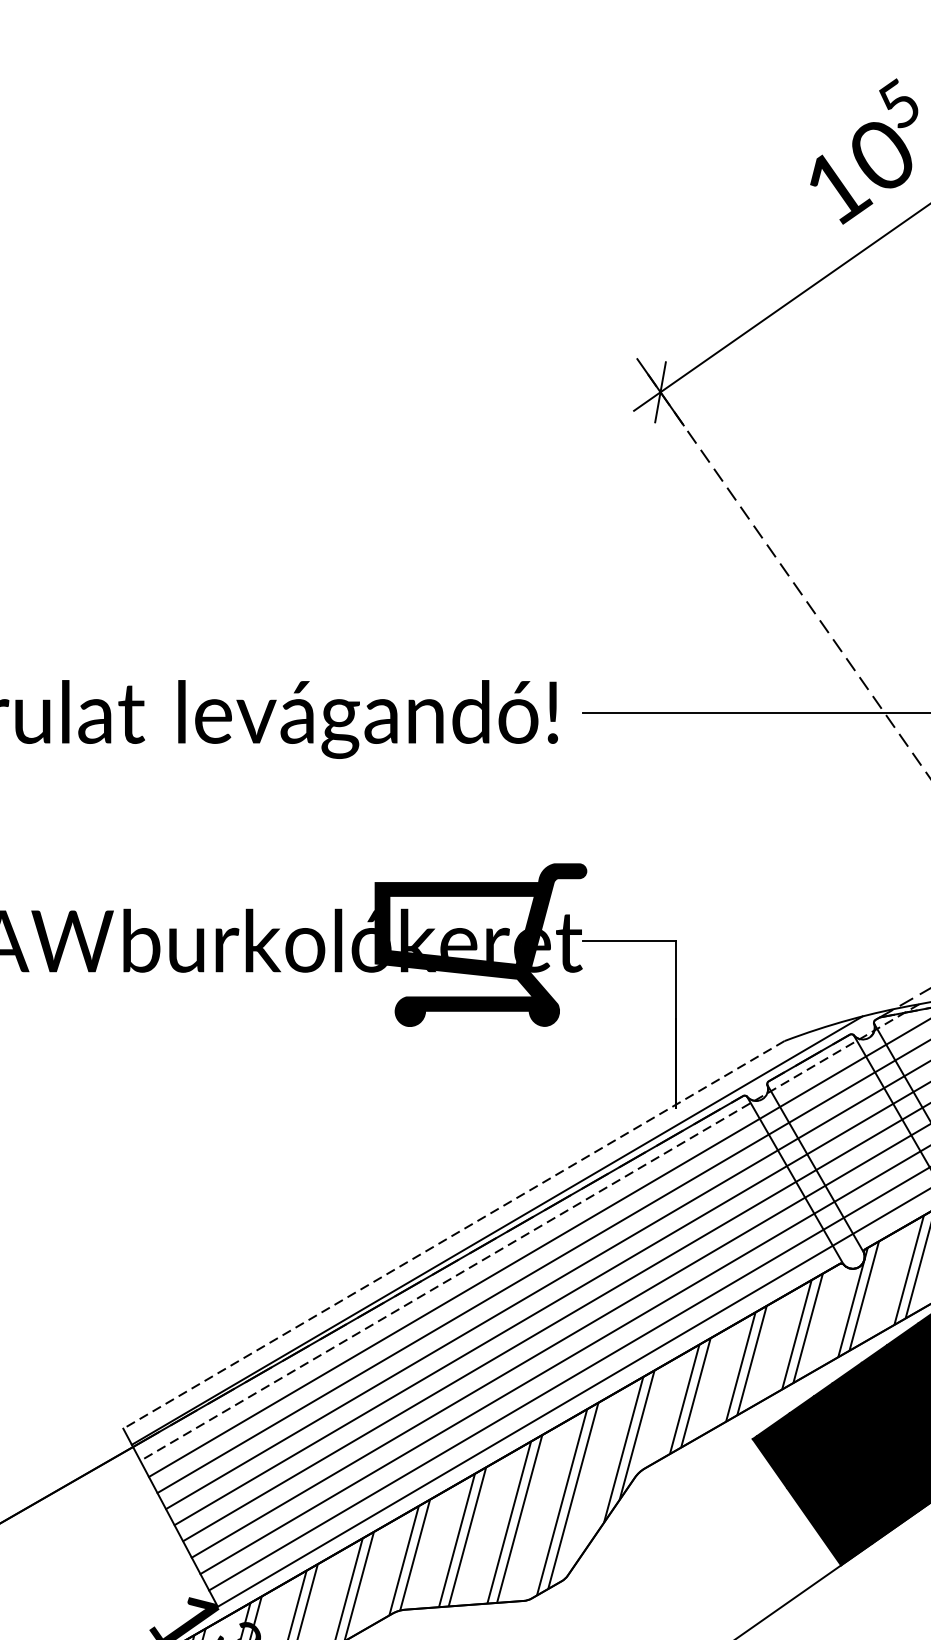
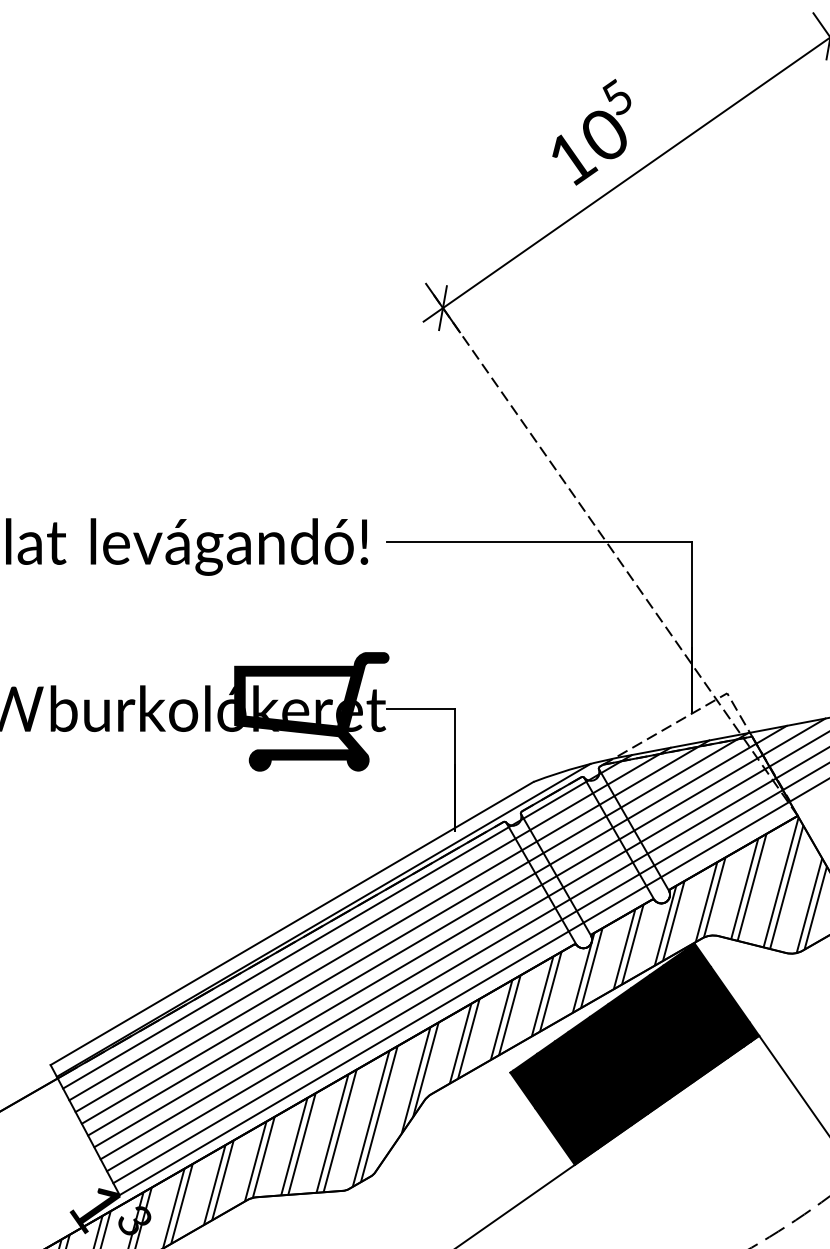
line: (529, 1232) -> (347, 921), dashed -> solid
line: (454, 1234) -> (292, 923), dashed -> solid

